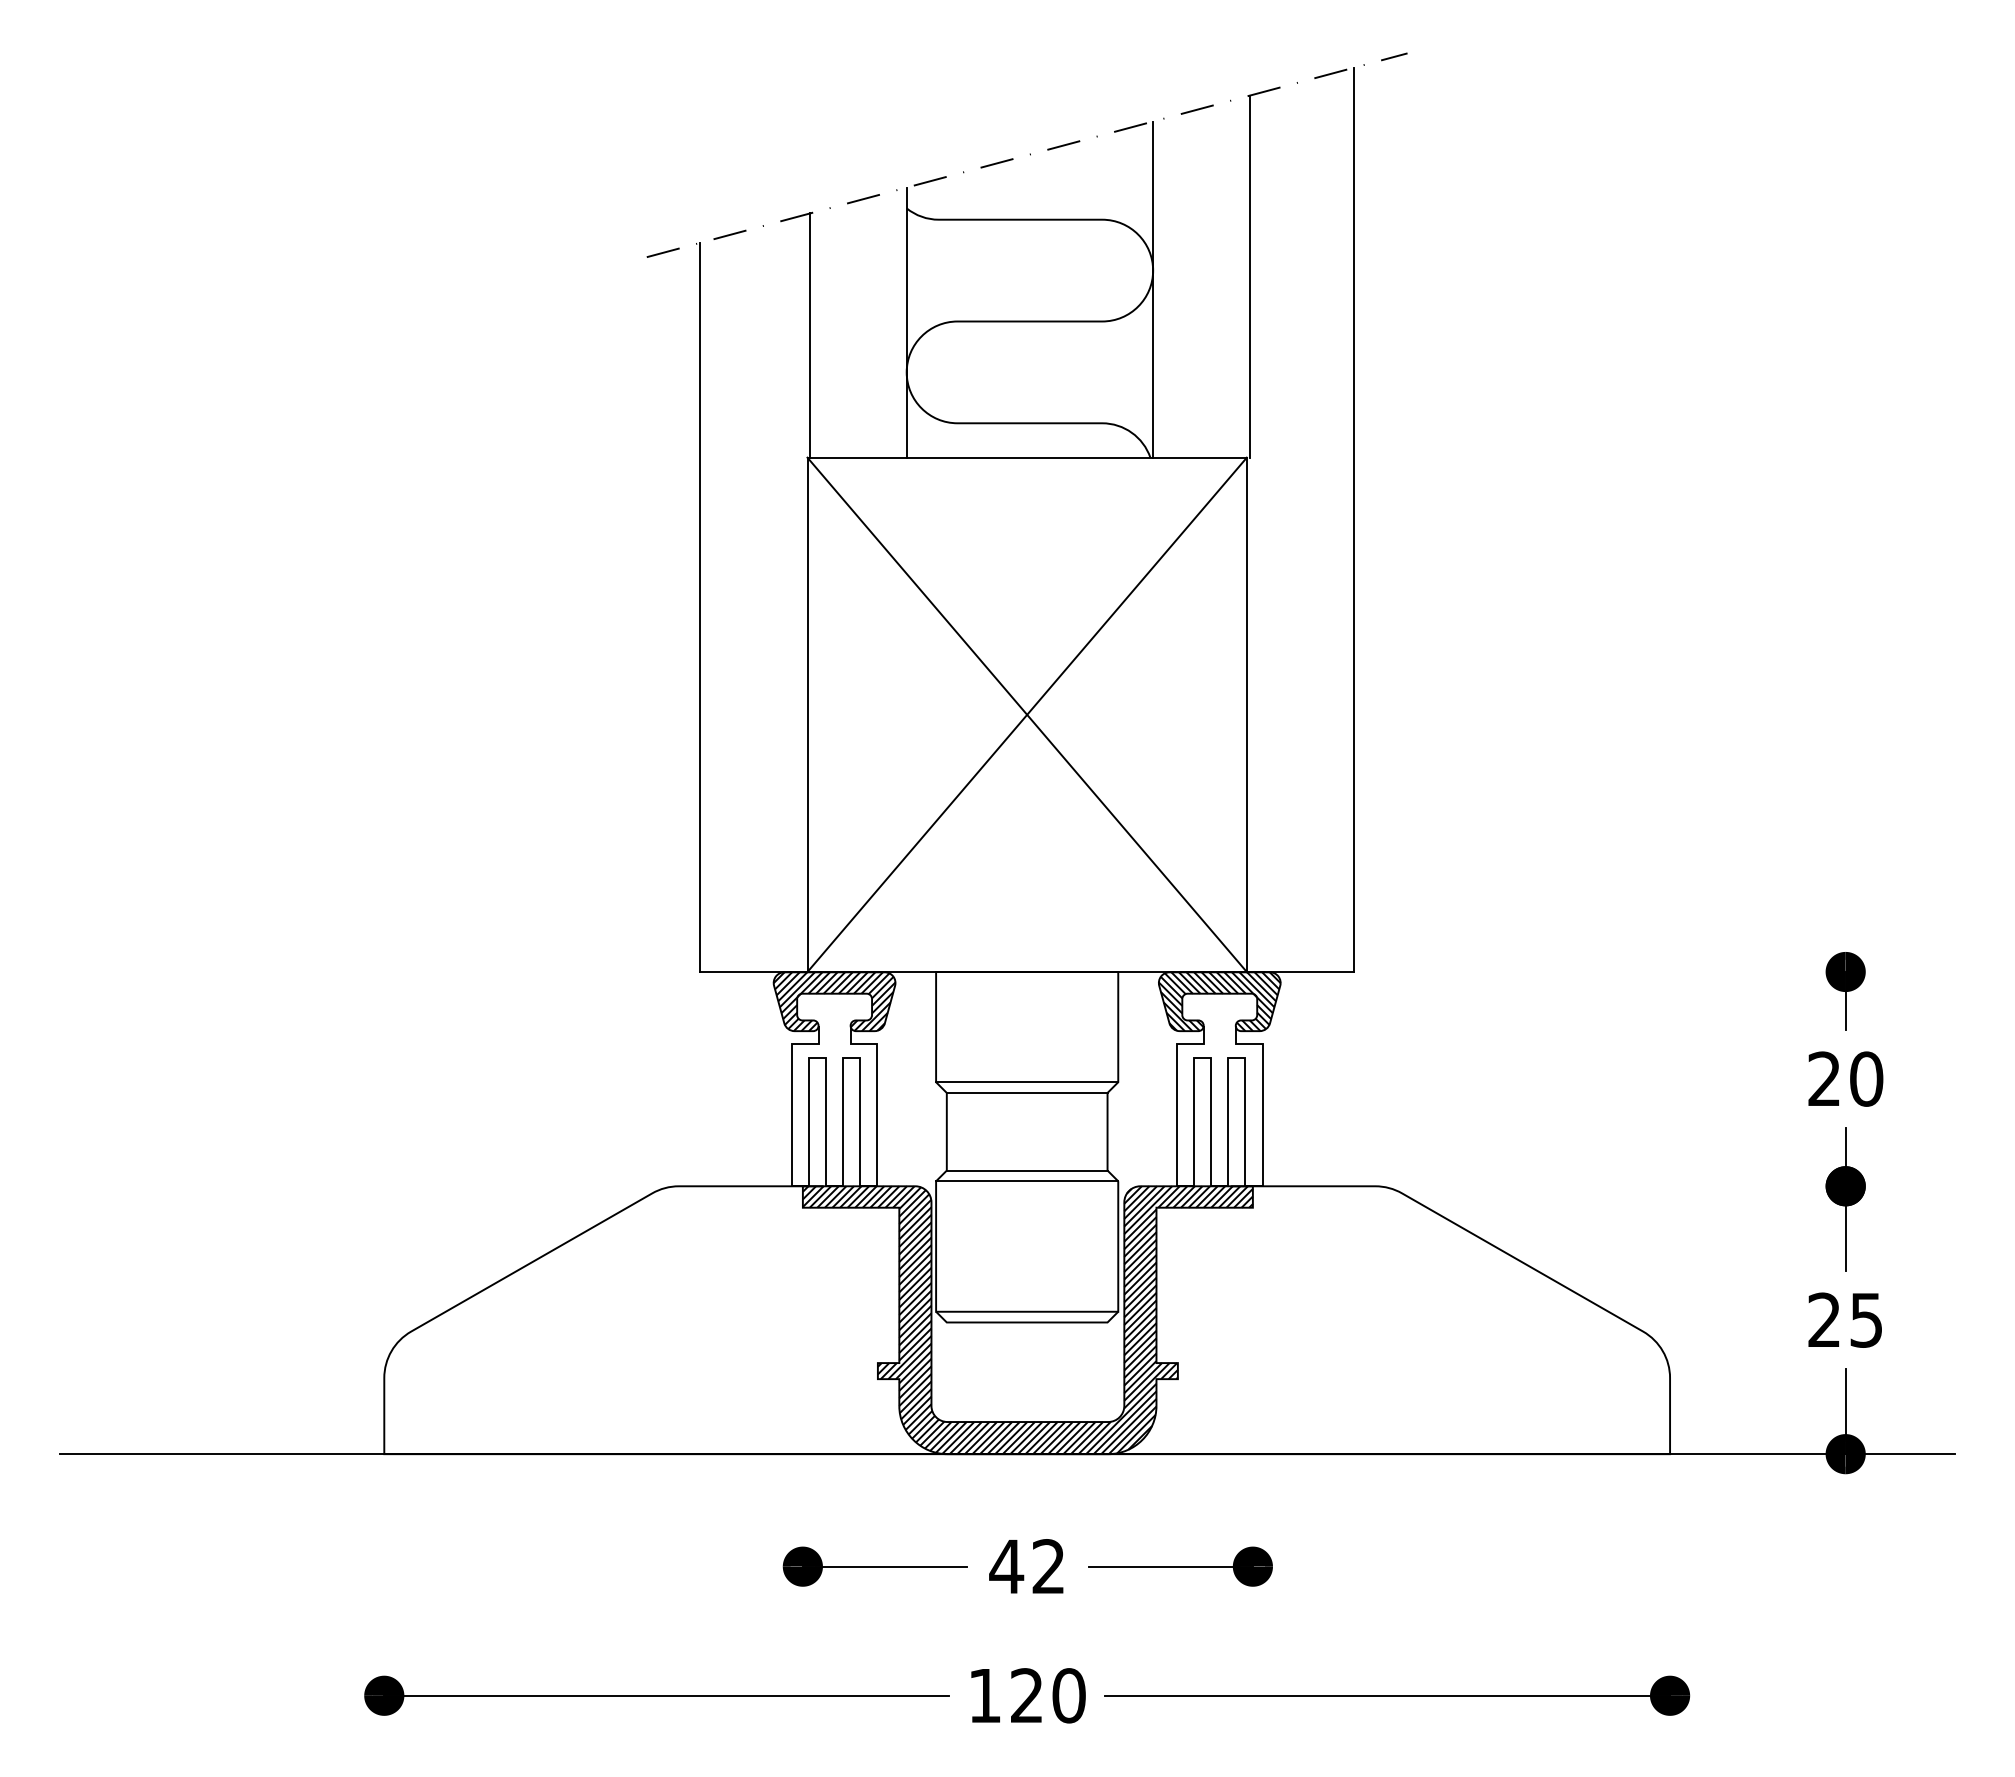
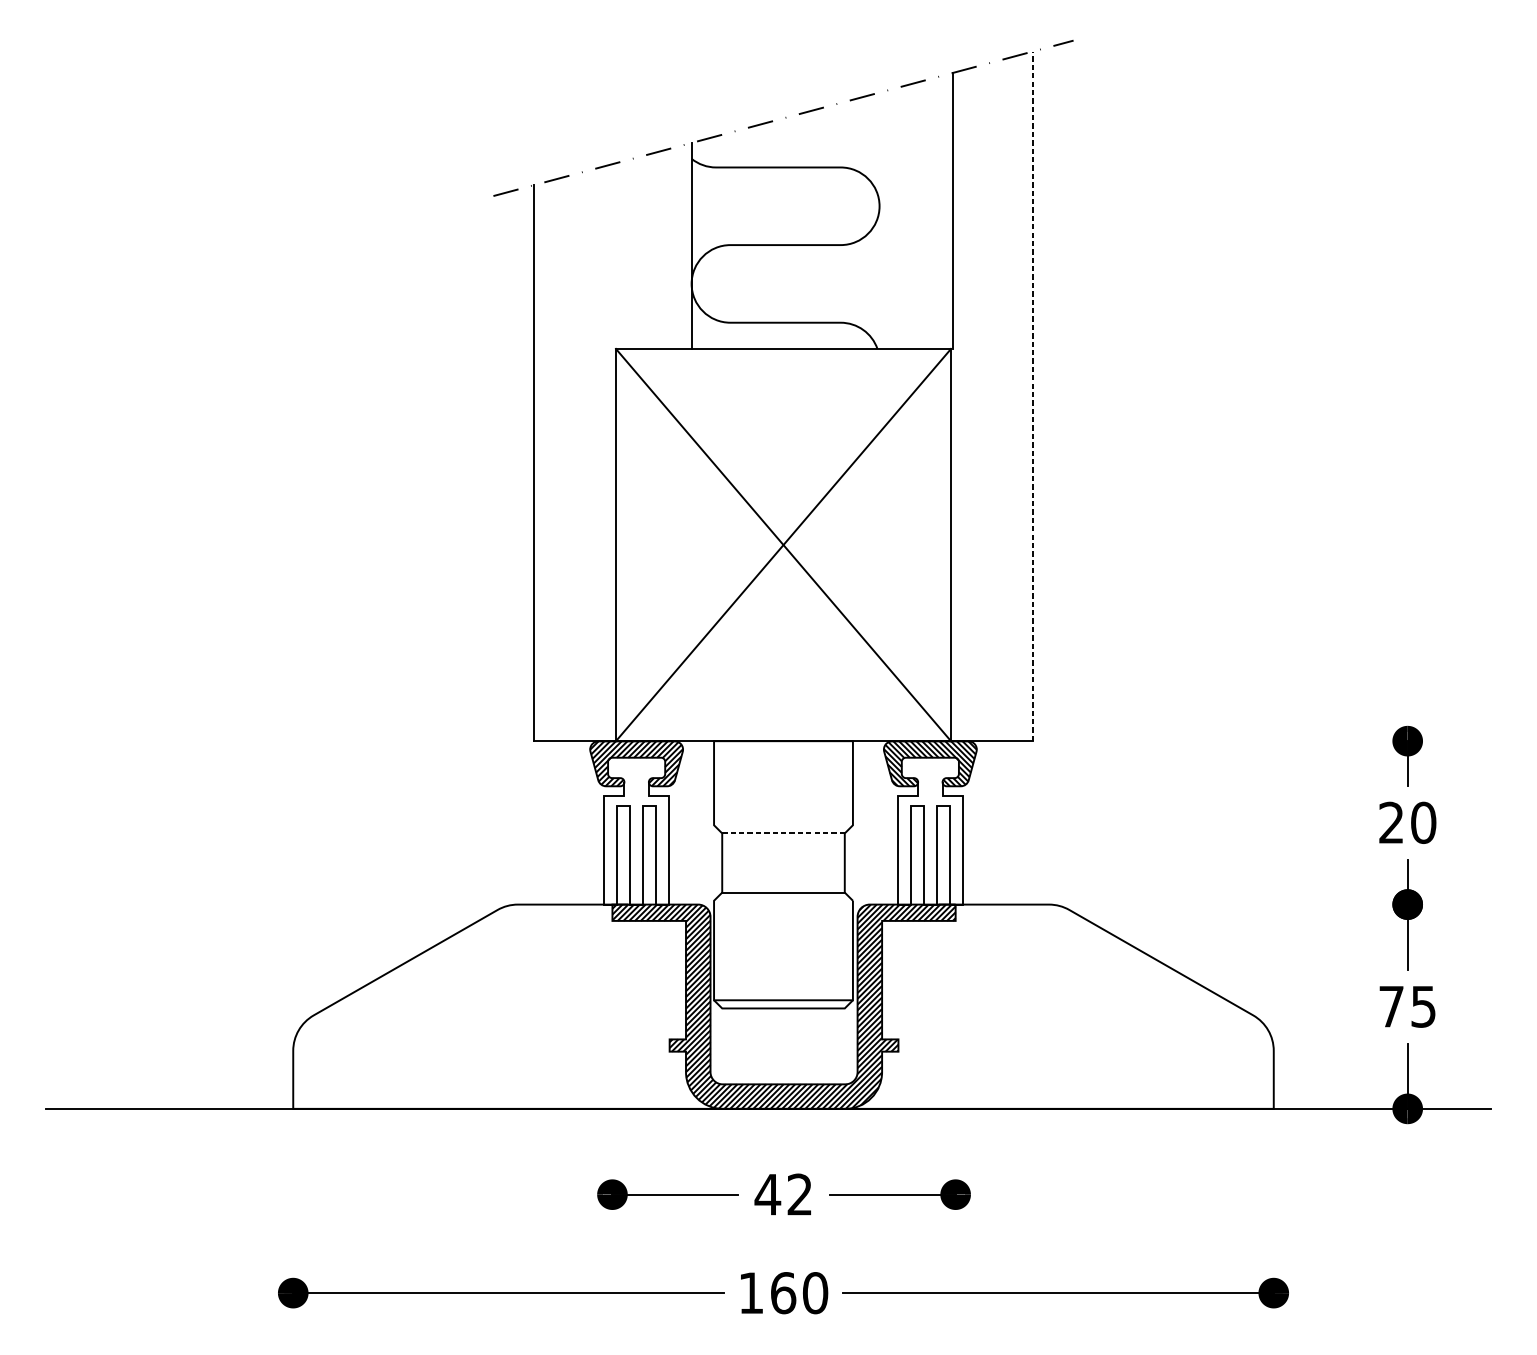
line: (1153, 289) -> (879, 220), removed
line: (810, 335) -> (618, 255), removed
line: (1353, 519) -> (1032, 396), solid -> dashed
line: (1027, 1082) -> (783, 825), removed
line: (1027, 1092) -> (783, 833), solid -> dashed
line: (1027, 1181) -> (783, 900), removed
text: (1823, 1319) -> (1390, 1006), 25 -> 75
text: (1026, 1695) -> (782, 1292), 120 -> 160

